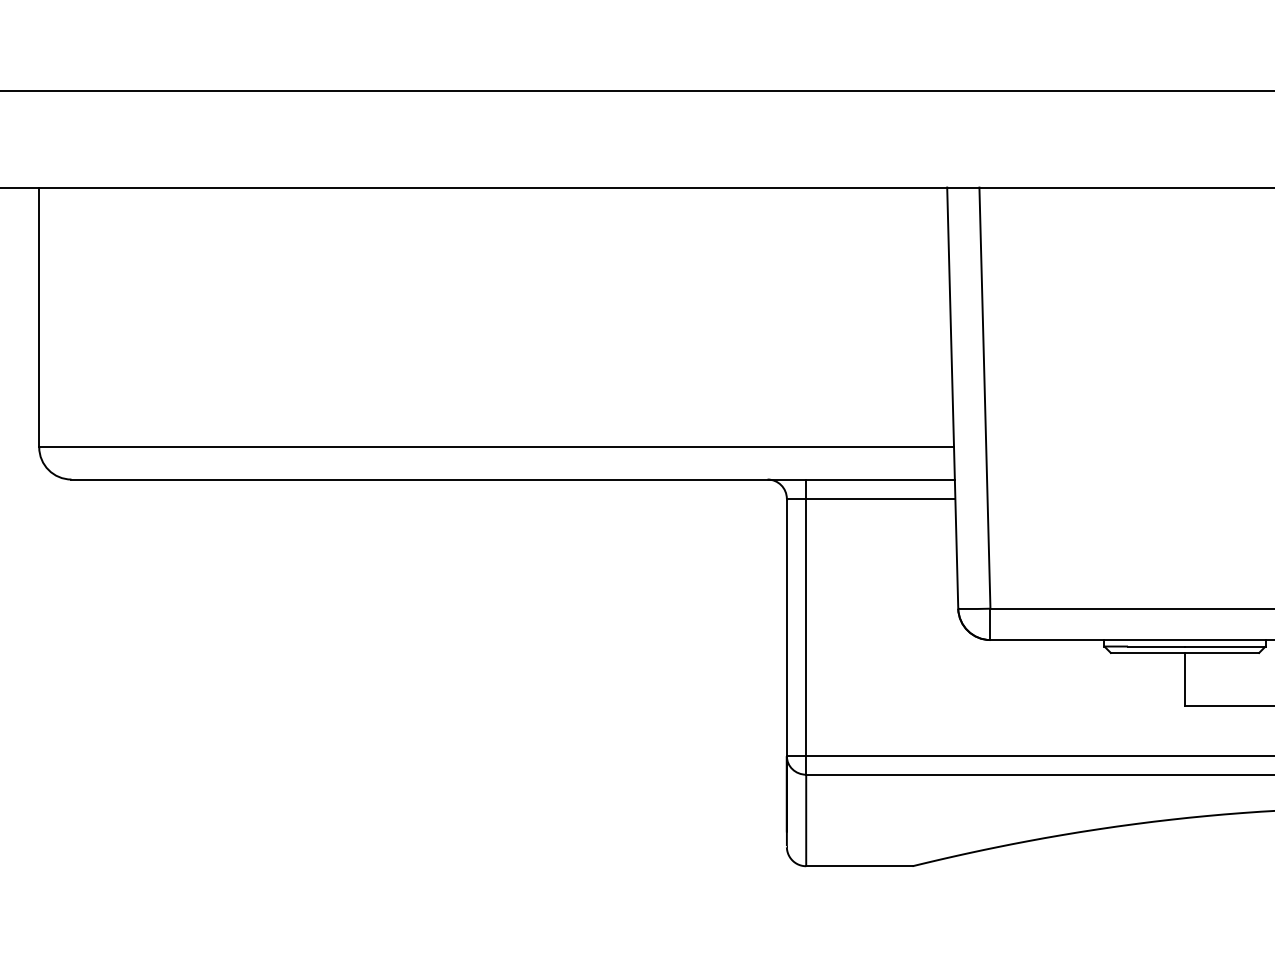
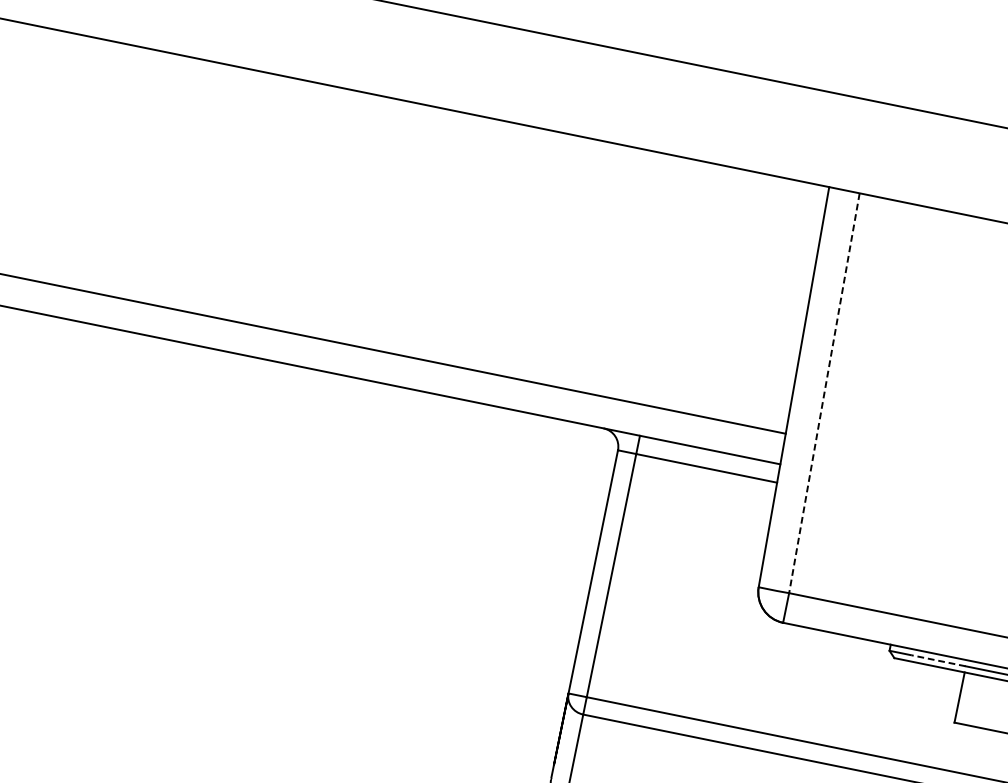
line: (984, 398) -> (823, 393), solid -> dashed
line: (1156, 646) -> (938, 660), solid -> dashed

